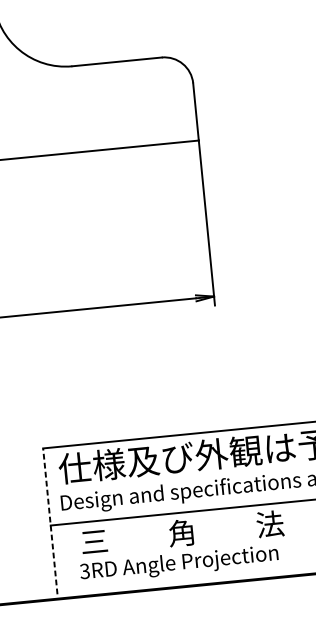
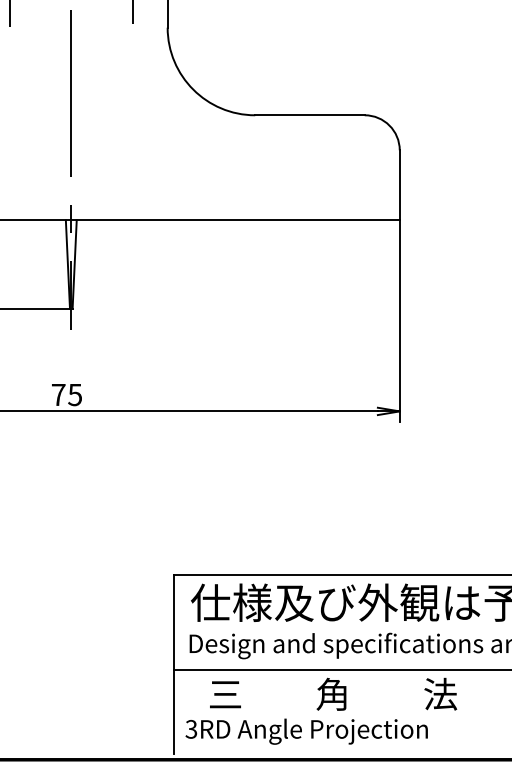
line: (50, 521) -> (174, 664), dashed -> solid
text: (179, 563) -> (306, 731), moved

